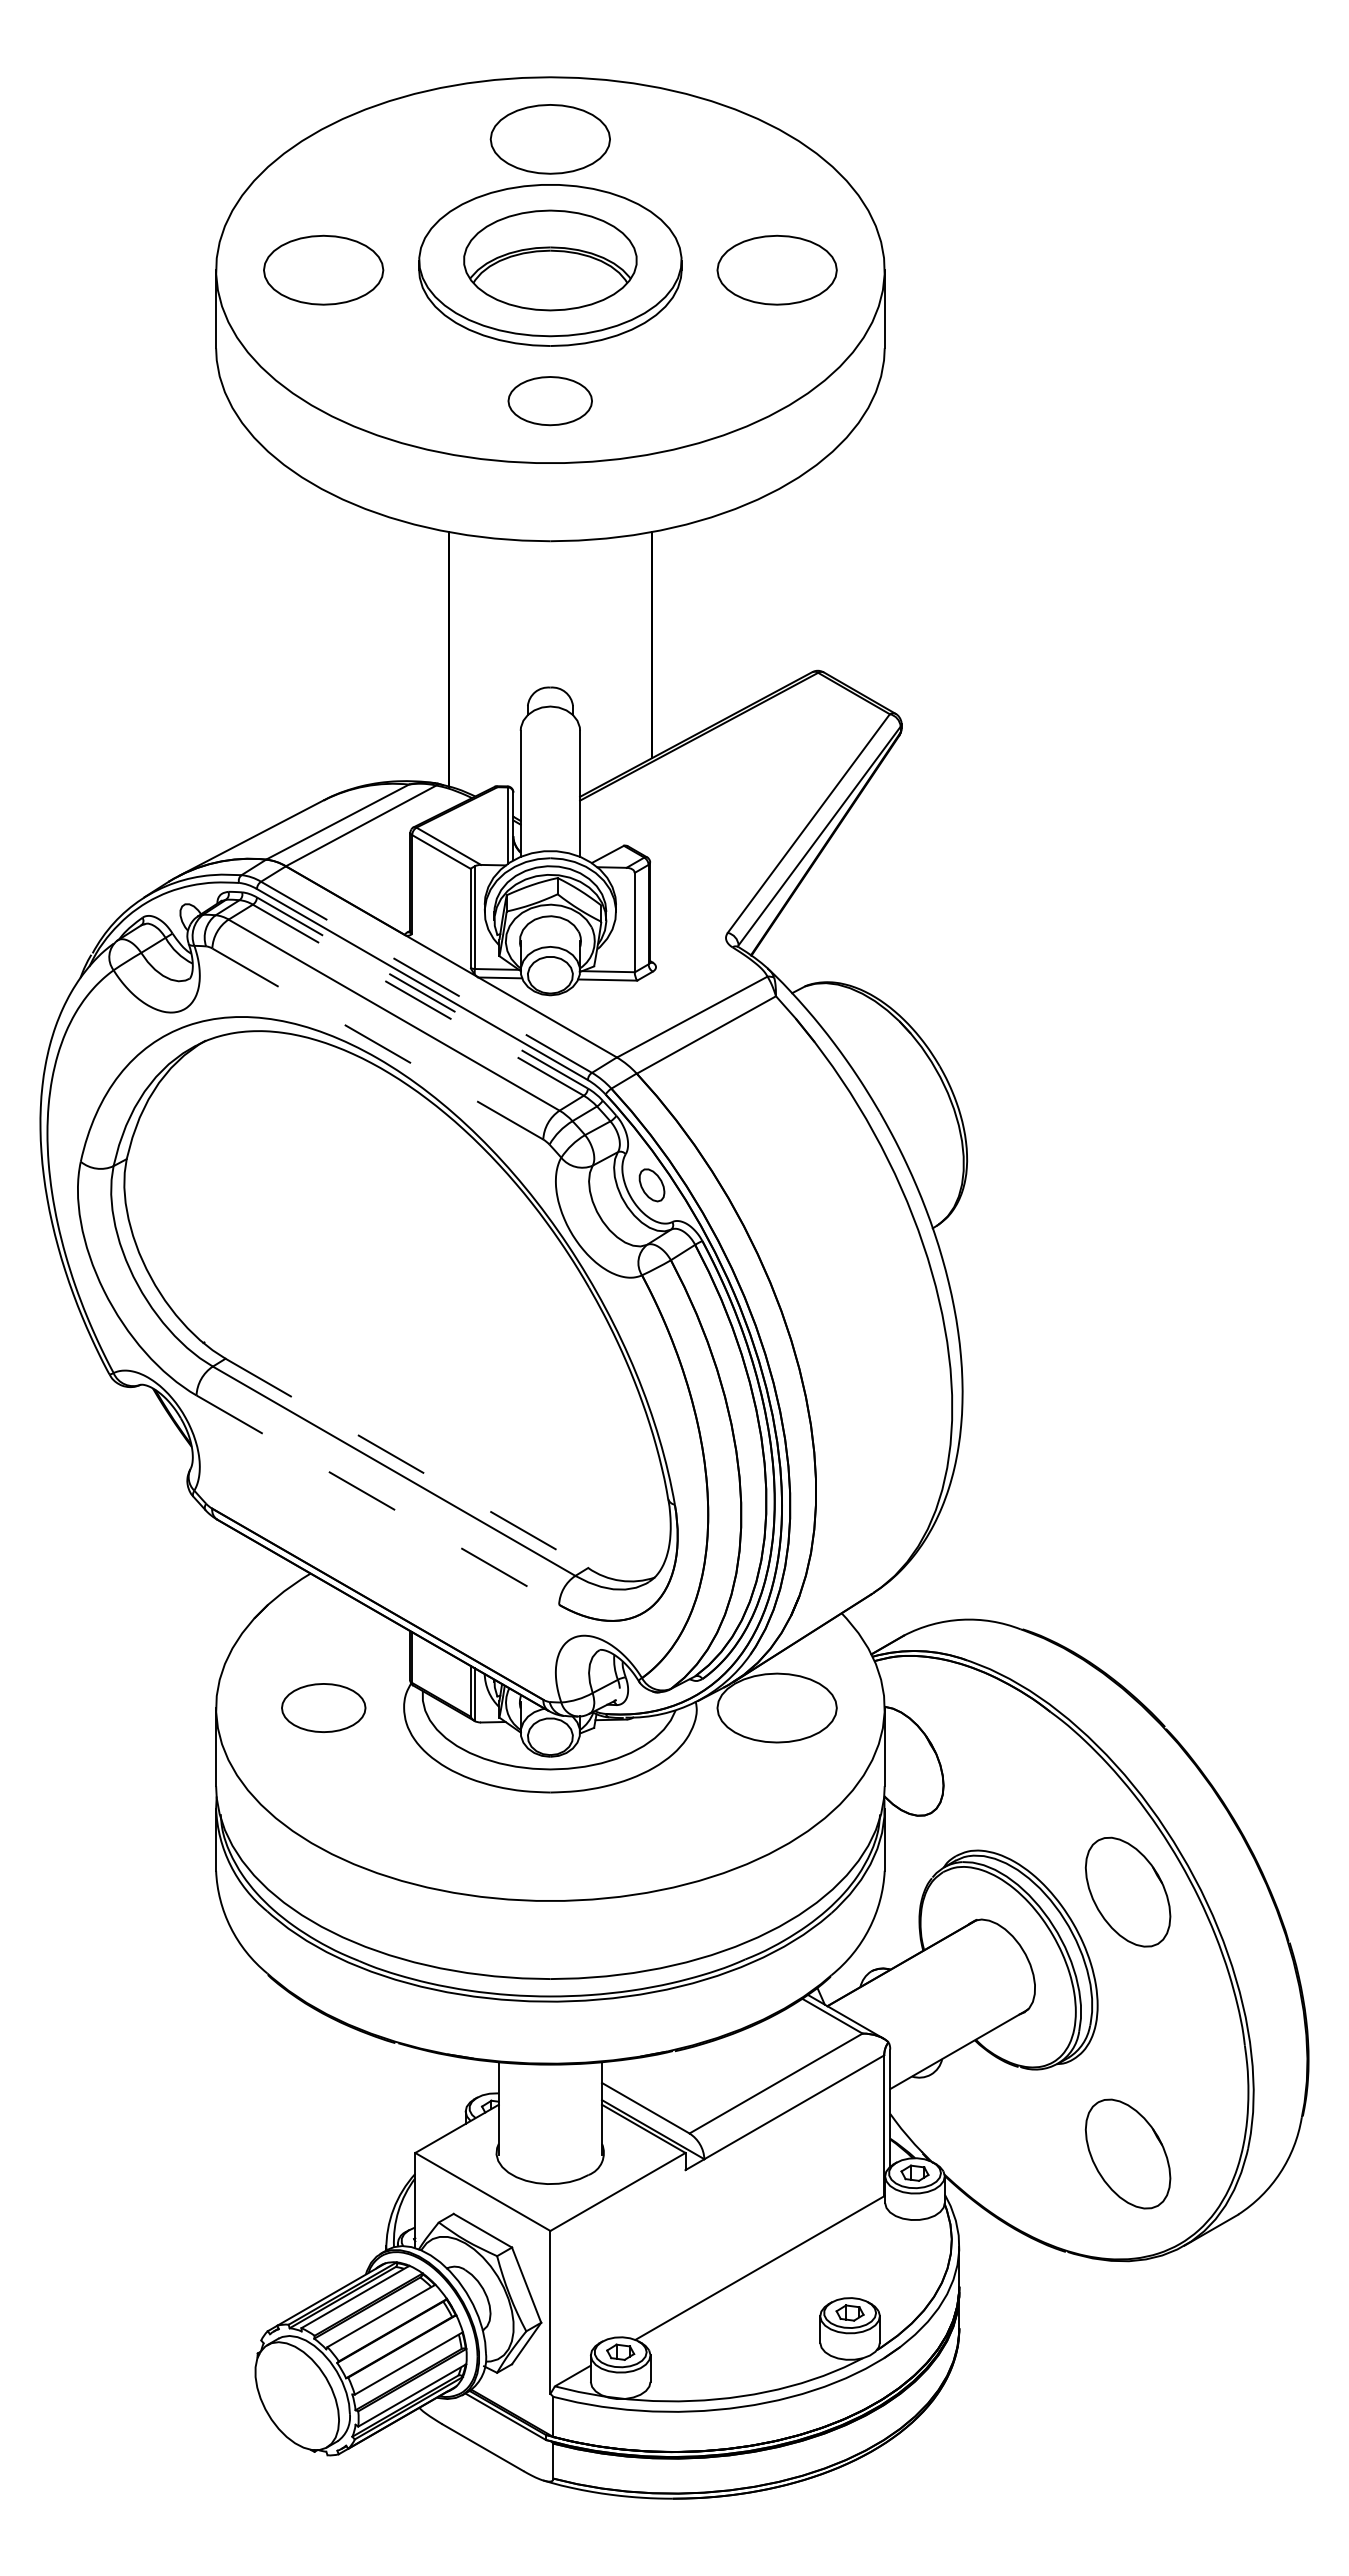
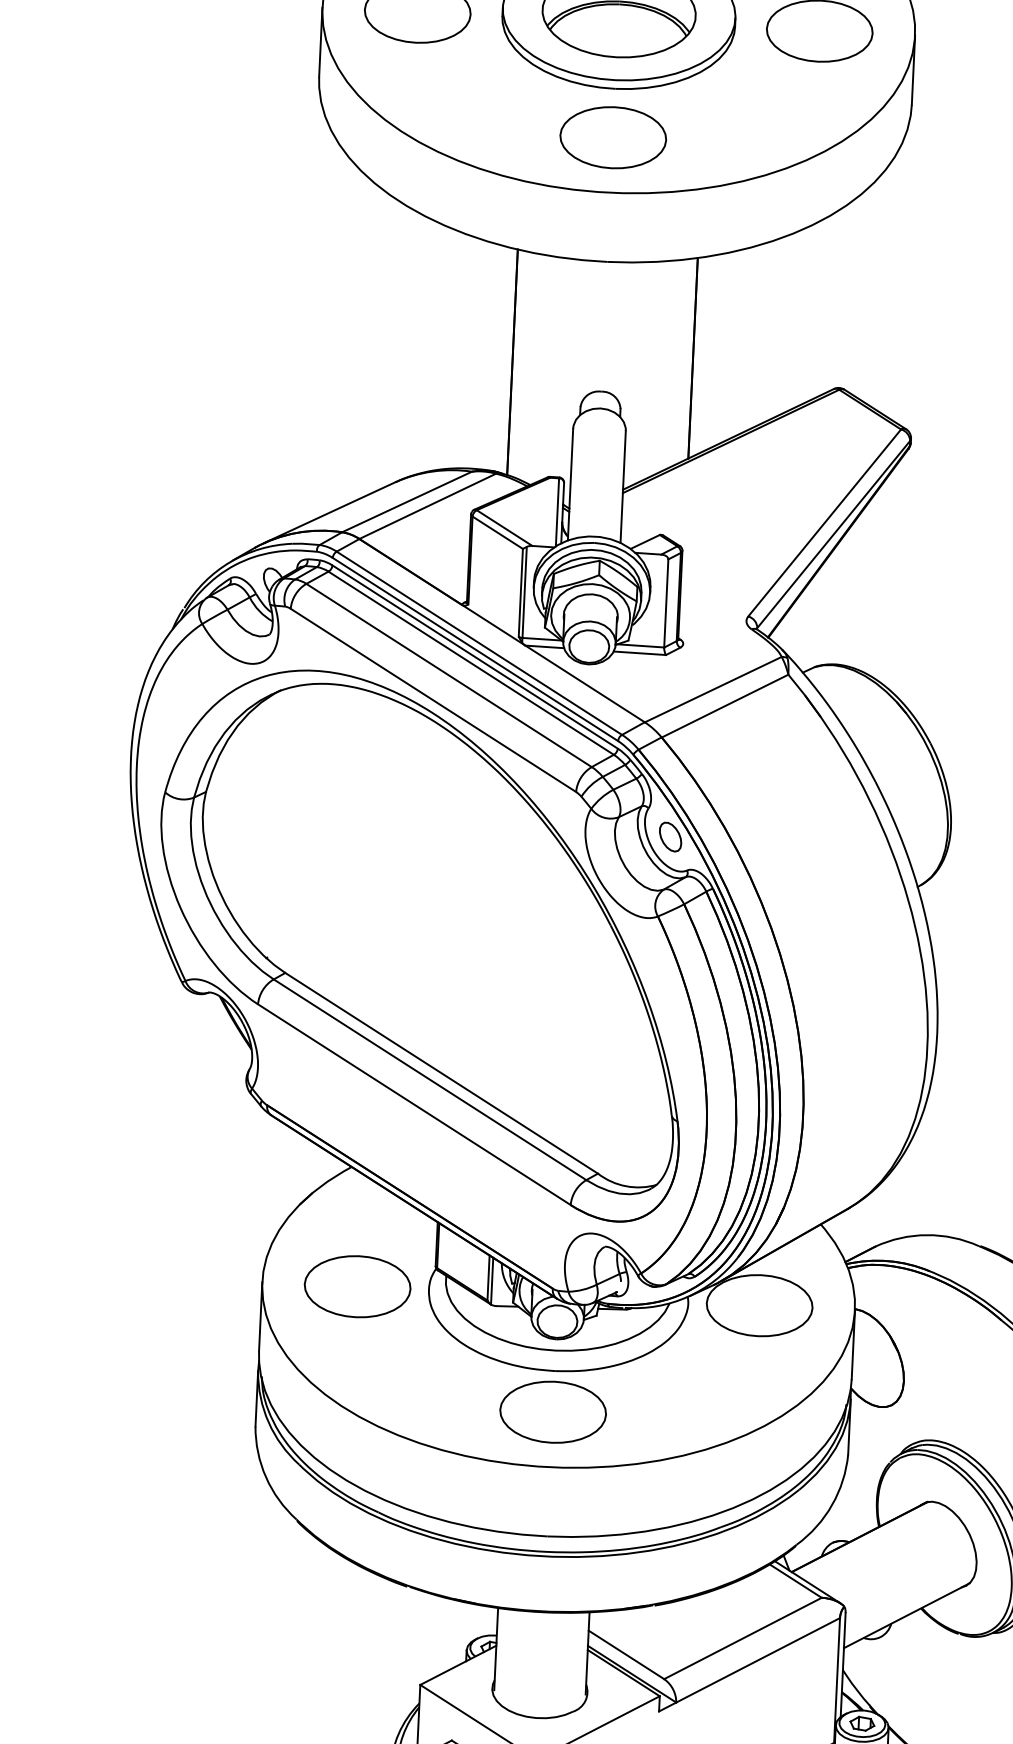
part: (549, 400) -> (612, 137), size x1.43
line: (426, 977) -> (479, 643), dashed -> solid
line: (422, 993) -> (475, 657), dashed -> solid
line: (417, 999) -> (470, 662), dashed -> solid
line: (377, 1043) -> (433, 699), dashed -> solid
line: (407, 1463) -> (442, 1073), dashed -> solid
line: (378, 1500) -> (414, 1105), dashed -> solid
part: (323, 1707) -> (357, 1286), size x1.43
part: (549, 1838) -> (552, 1411), added

